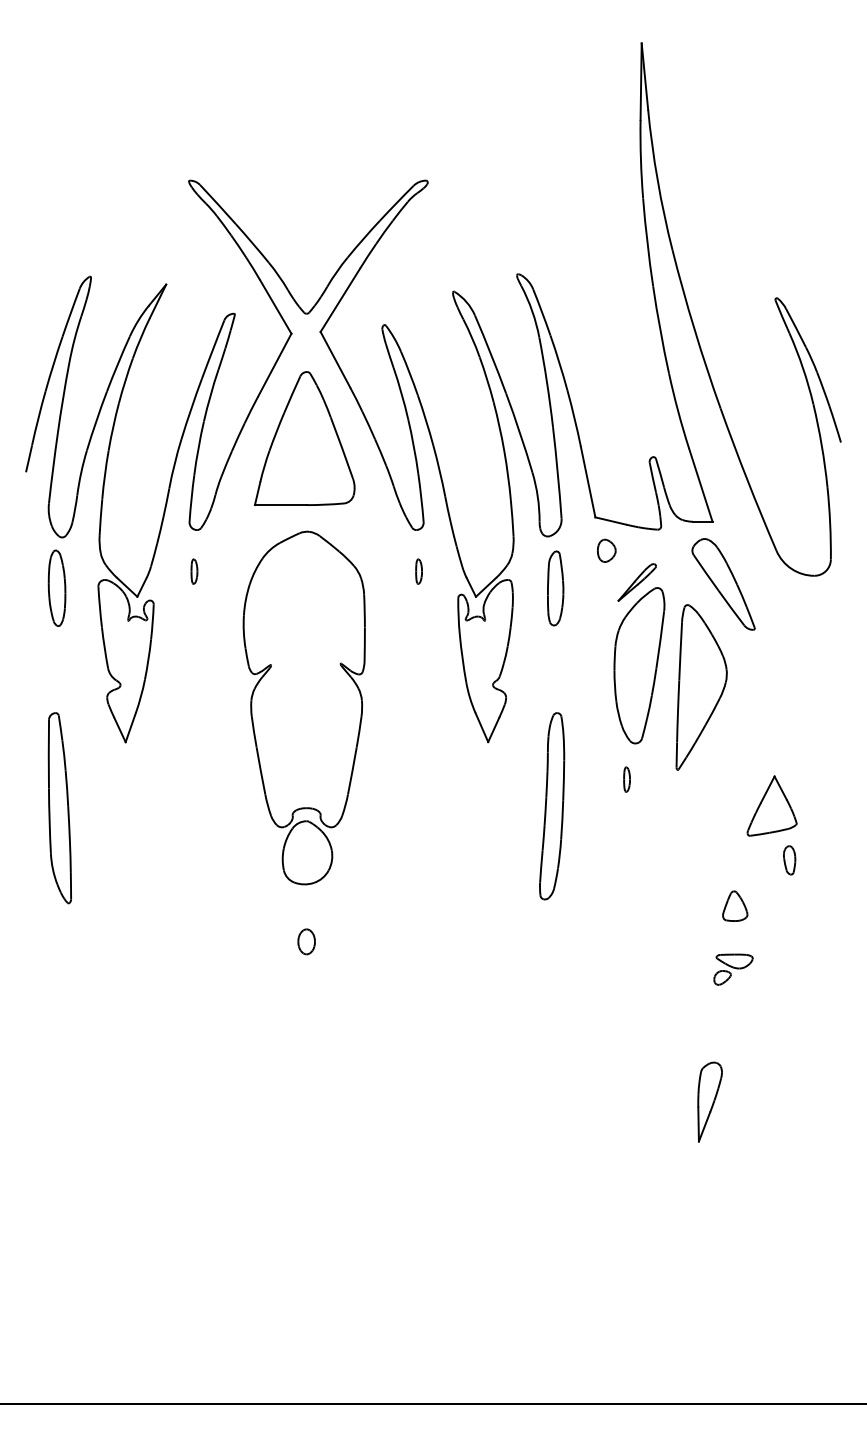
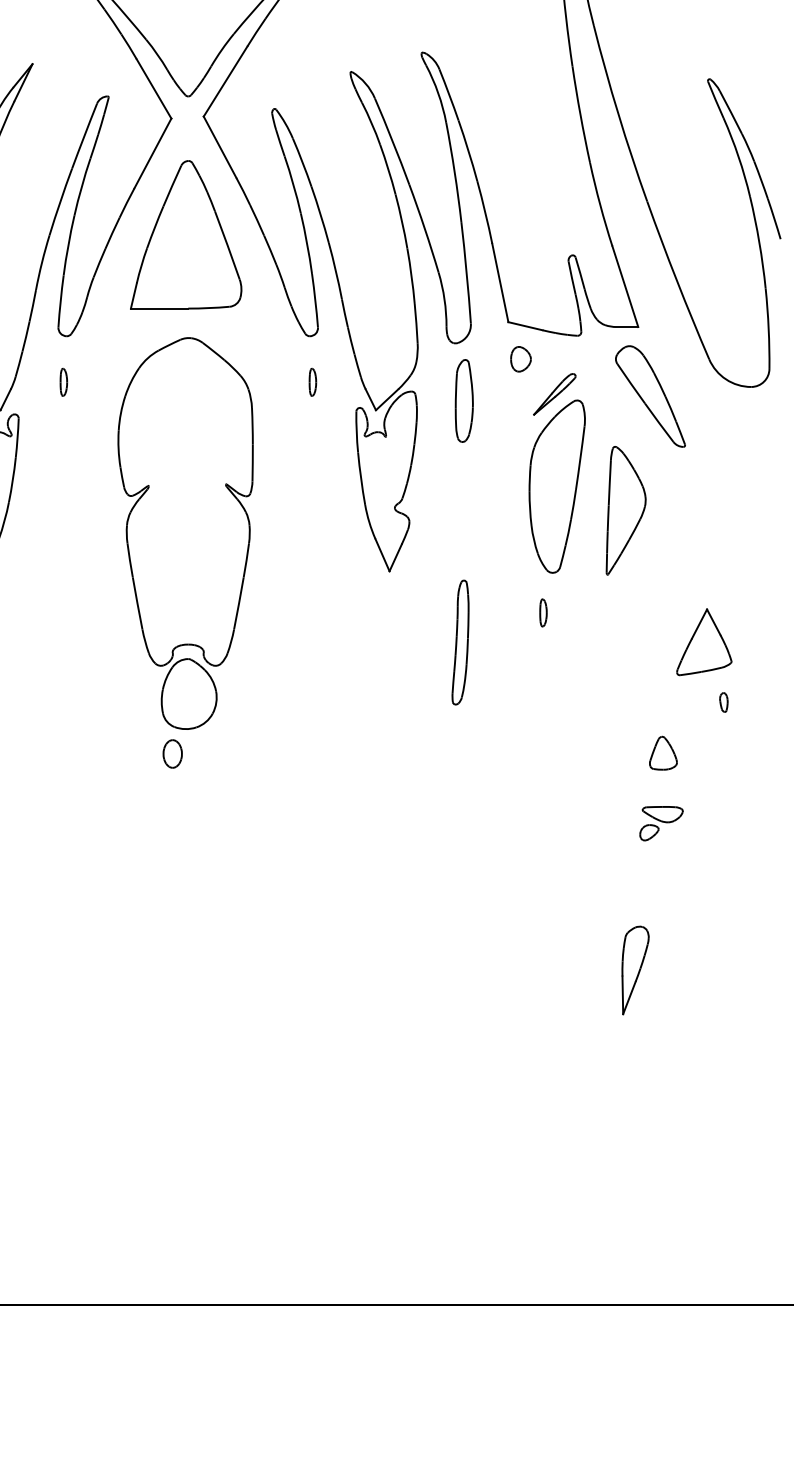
part: (701, 687) -> (626, 510), size x0.7
part: (552, 806) -> (460, 642), size x0.6
part: (789, 860) -> (723, 702), size x0.6
part: (306, 941) -> (172, 753), moved

